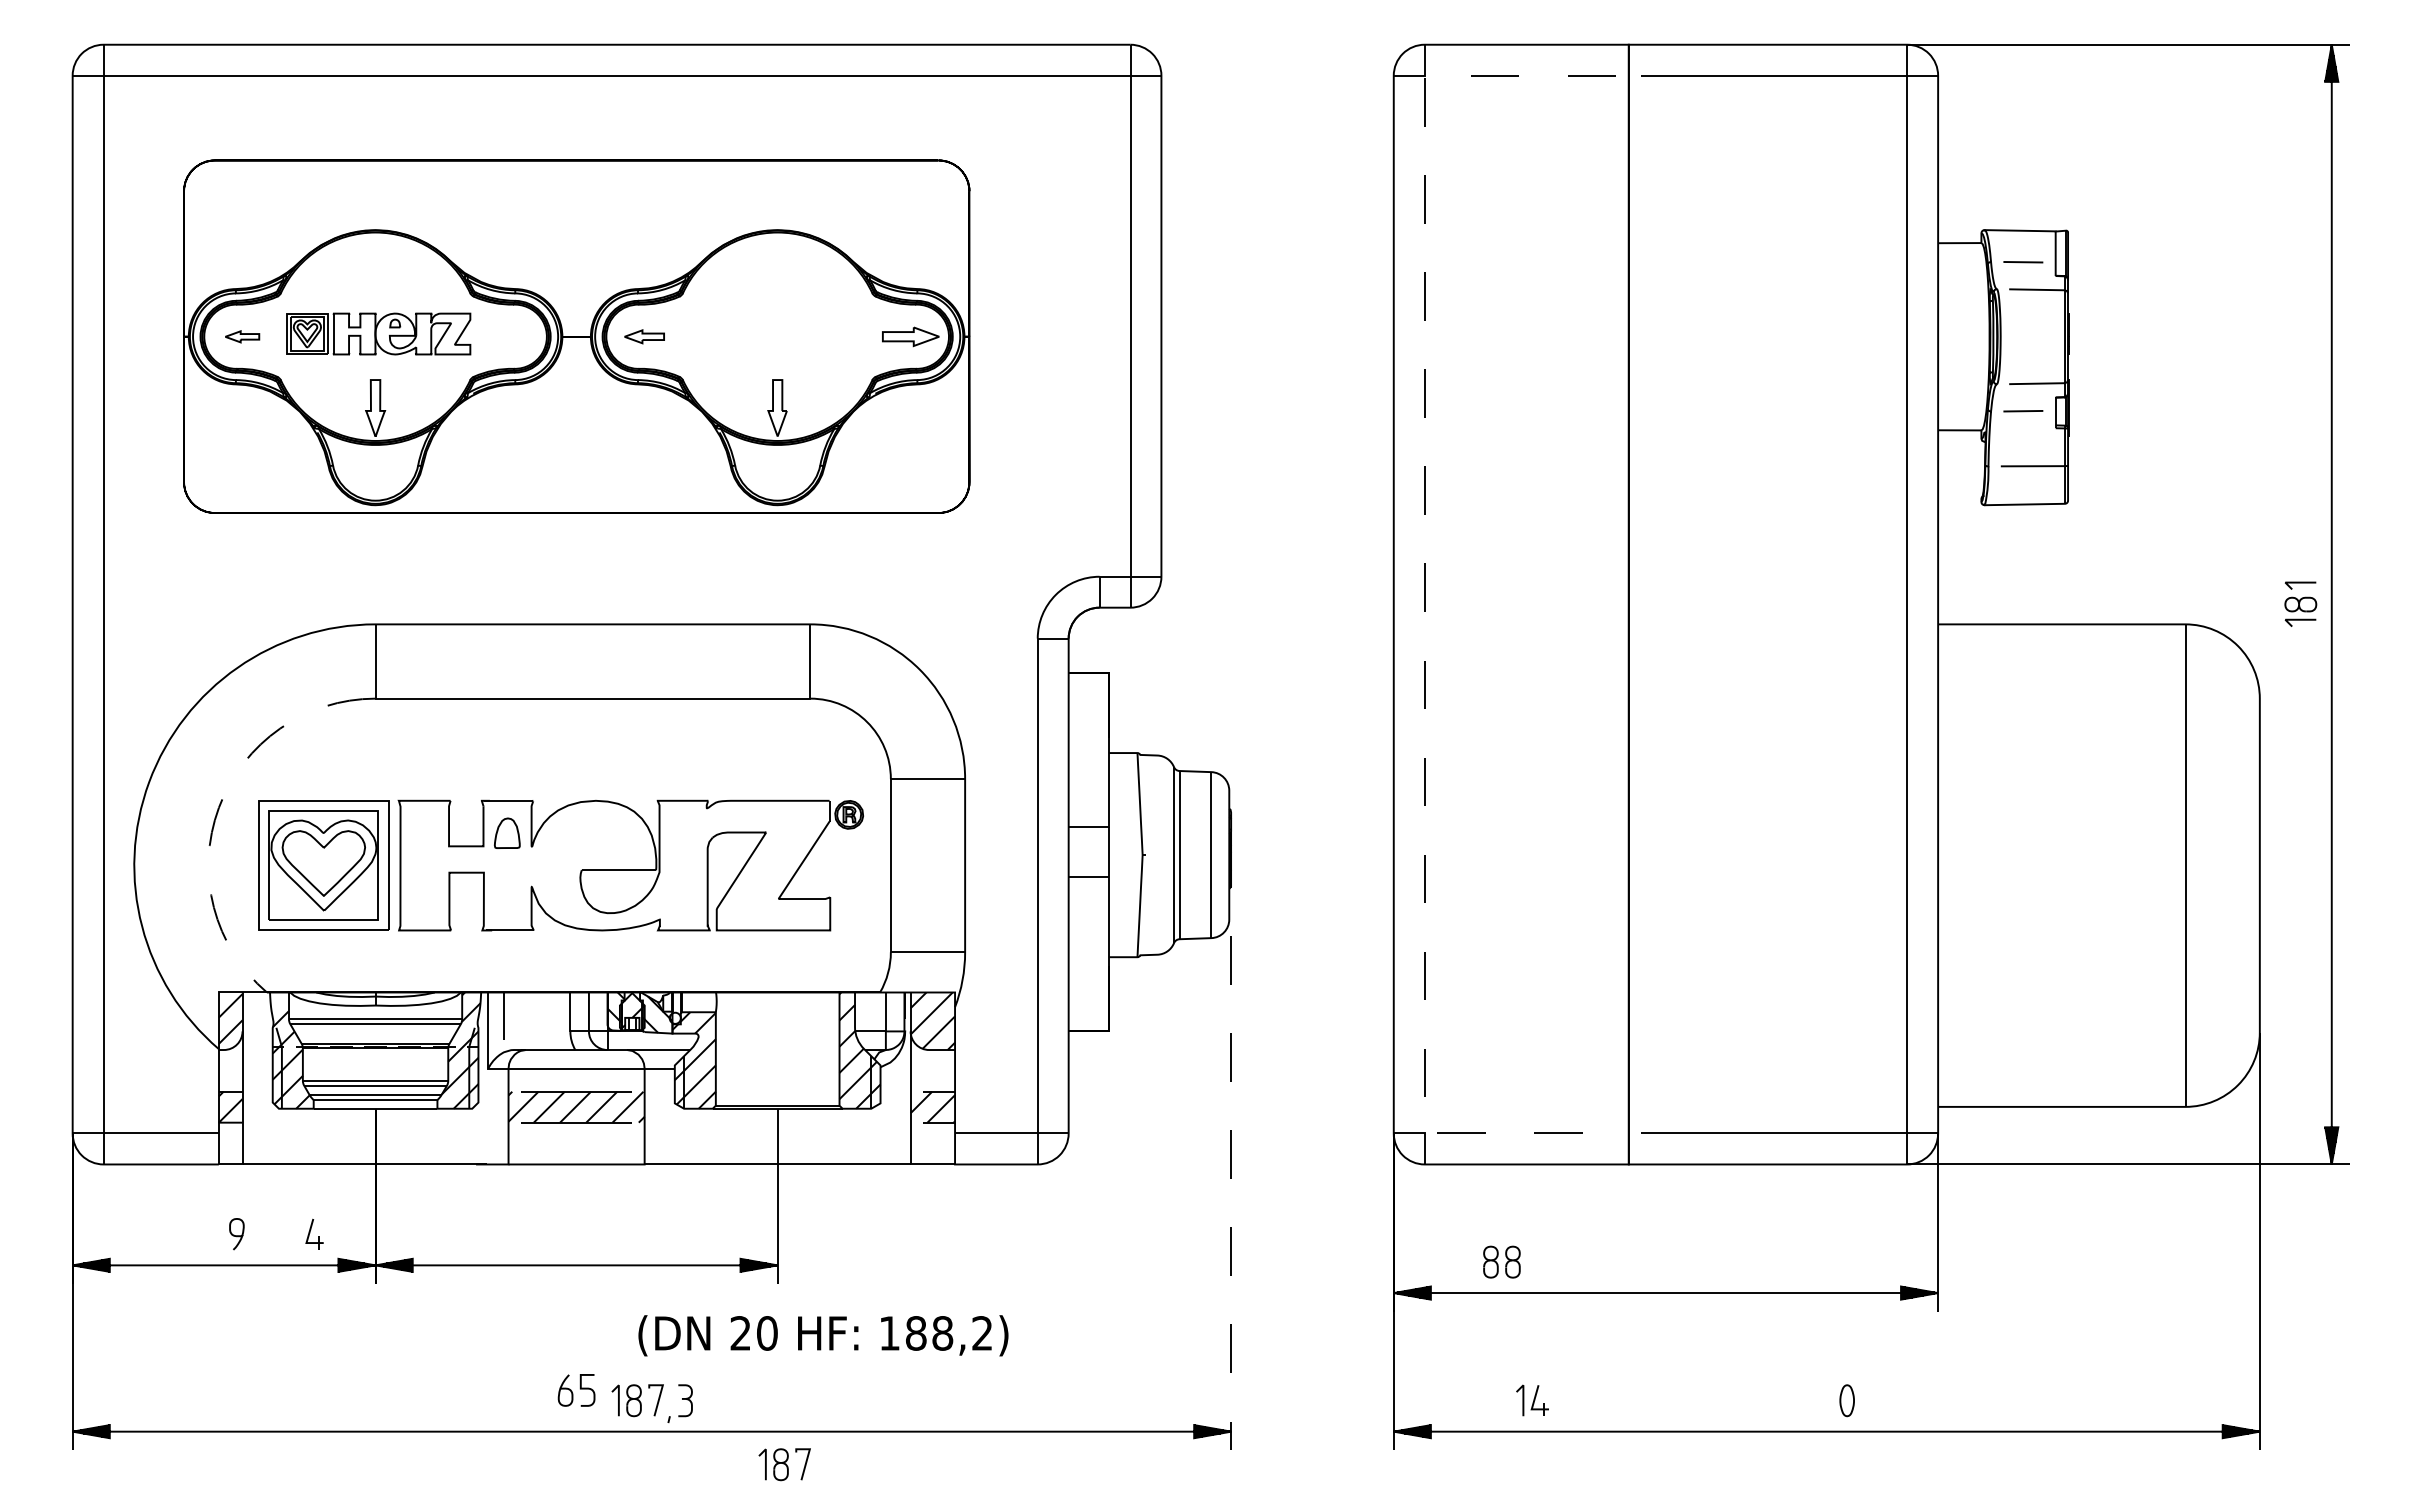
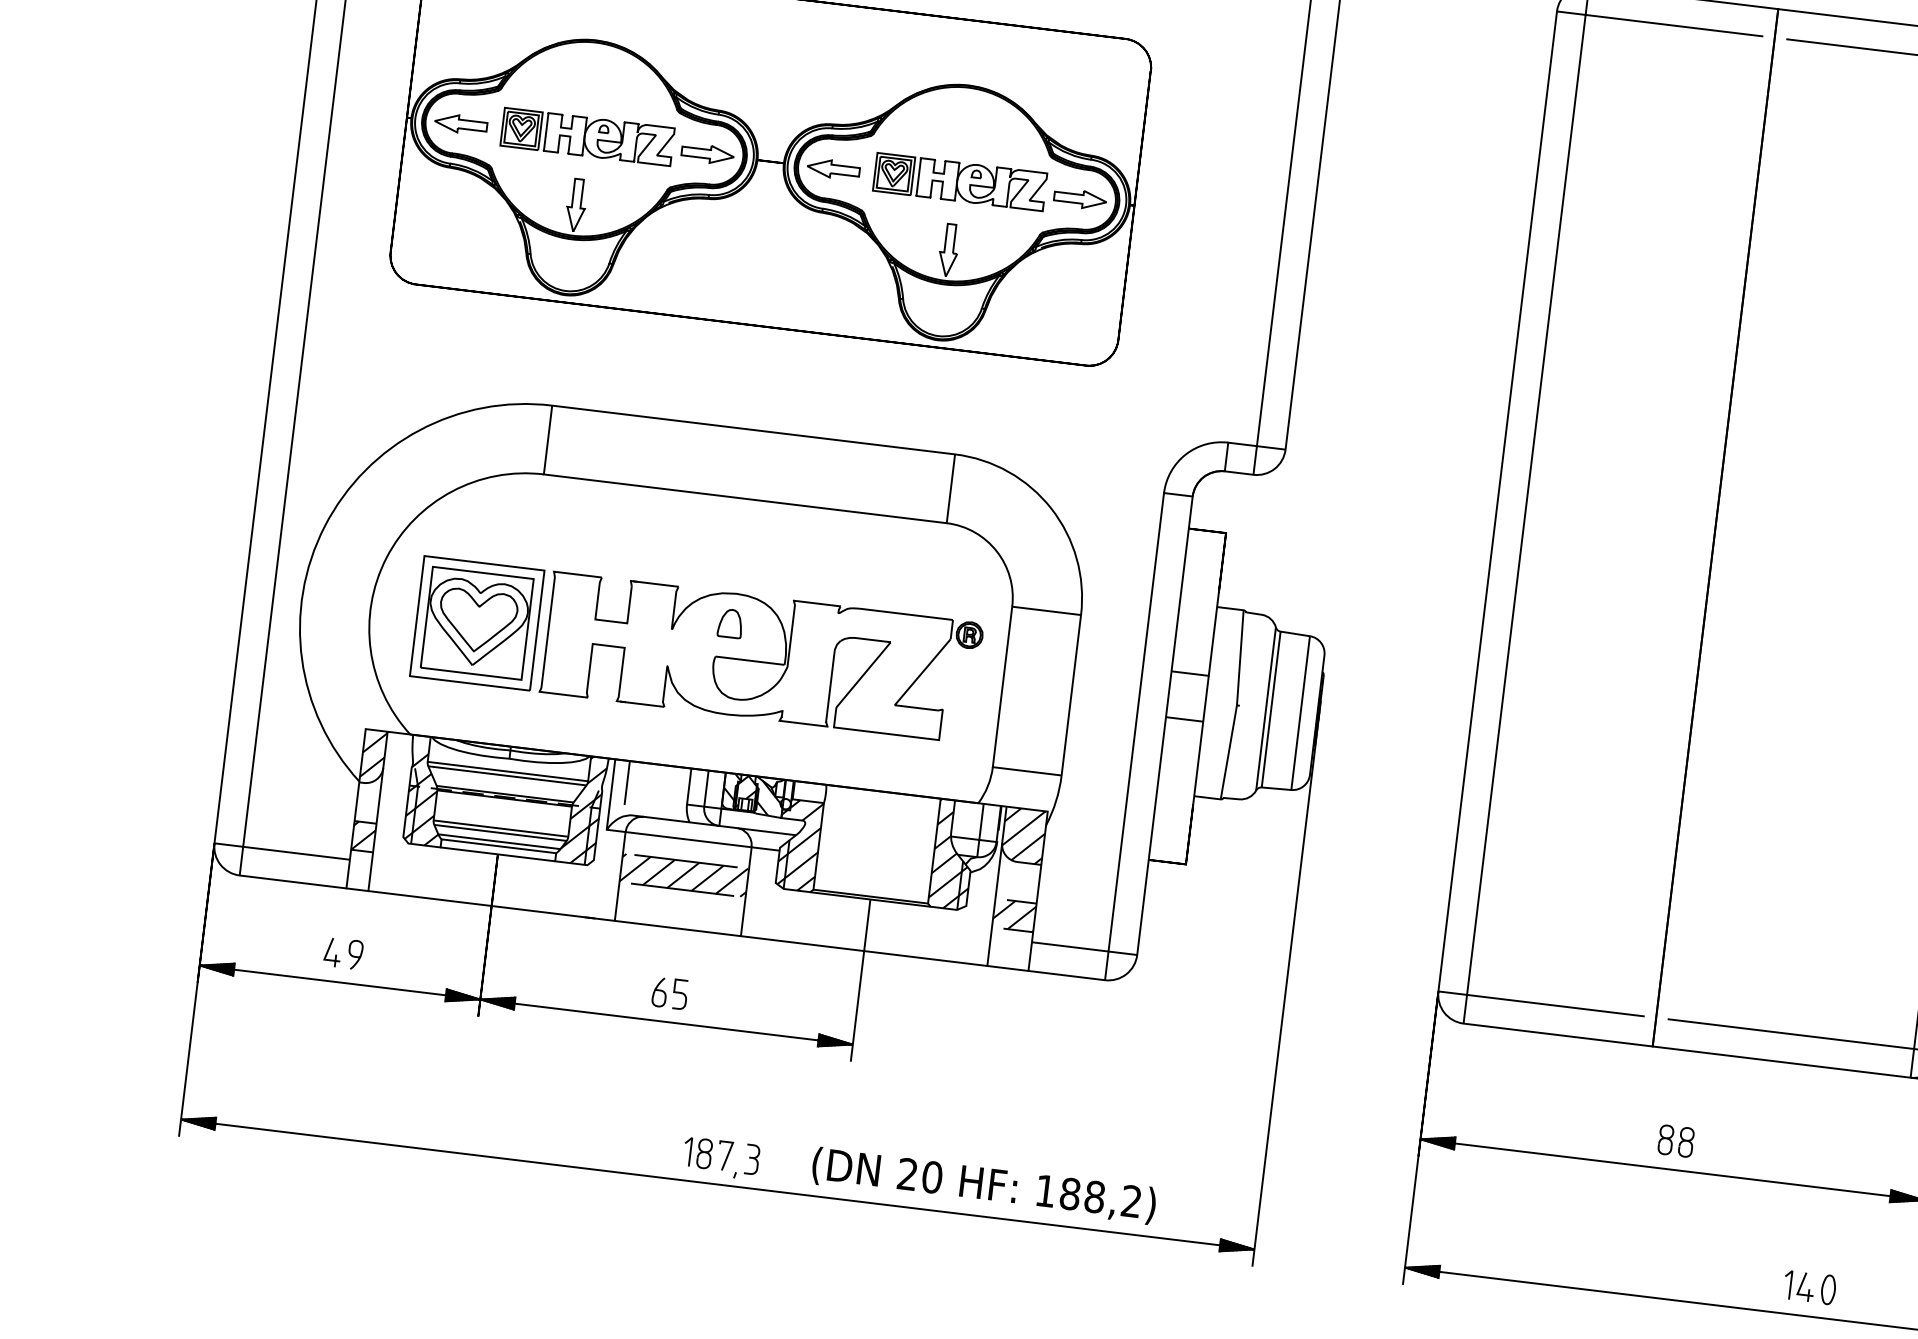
part: (780, 333) -> (959, 181), added
part: (242, 336) -> (461, 124), size x1.67
part: (508, 336) -> (707, 153), added
part: (644, 336) -> (833, 169), size x1.43
line: (1424, 604) -> (1526, 504), dashed -> solid
arc: (218, 807) -> (386, 557), dashed -> solid
part: (507, 832) -> (730, 622), moved
line: (1231, 1144) -> (1286, 983), dashed -> solid
part: (314, 1233) -> (332, 951), moved
part: (1501, 1261) -> (1675, 1140), moved
text: (823, 1335) -> (984, 1185), moved
part: (576, 1390) -> (669, 993), moved
part: (1532, 1400) -> (1799, 1286), moved
part: (784, 1464) -> (836, 1229), removed

